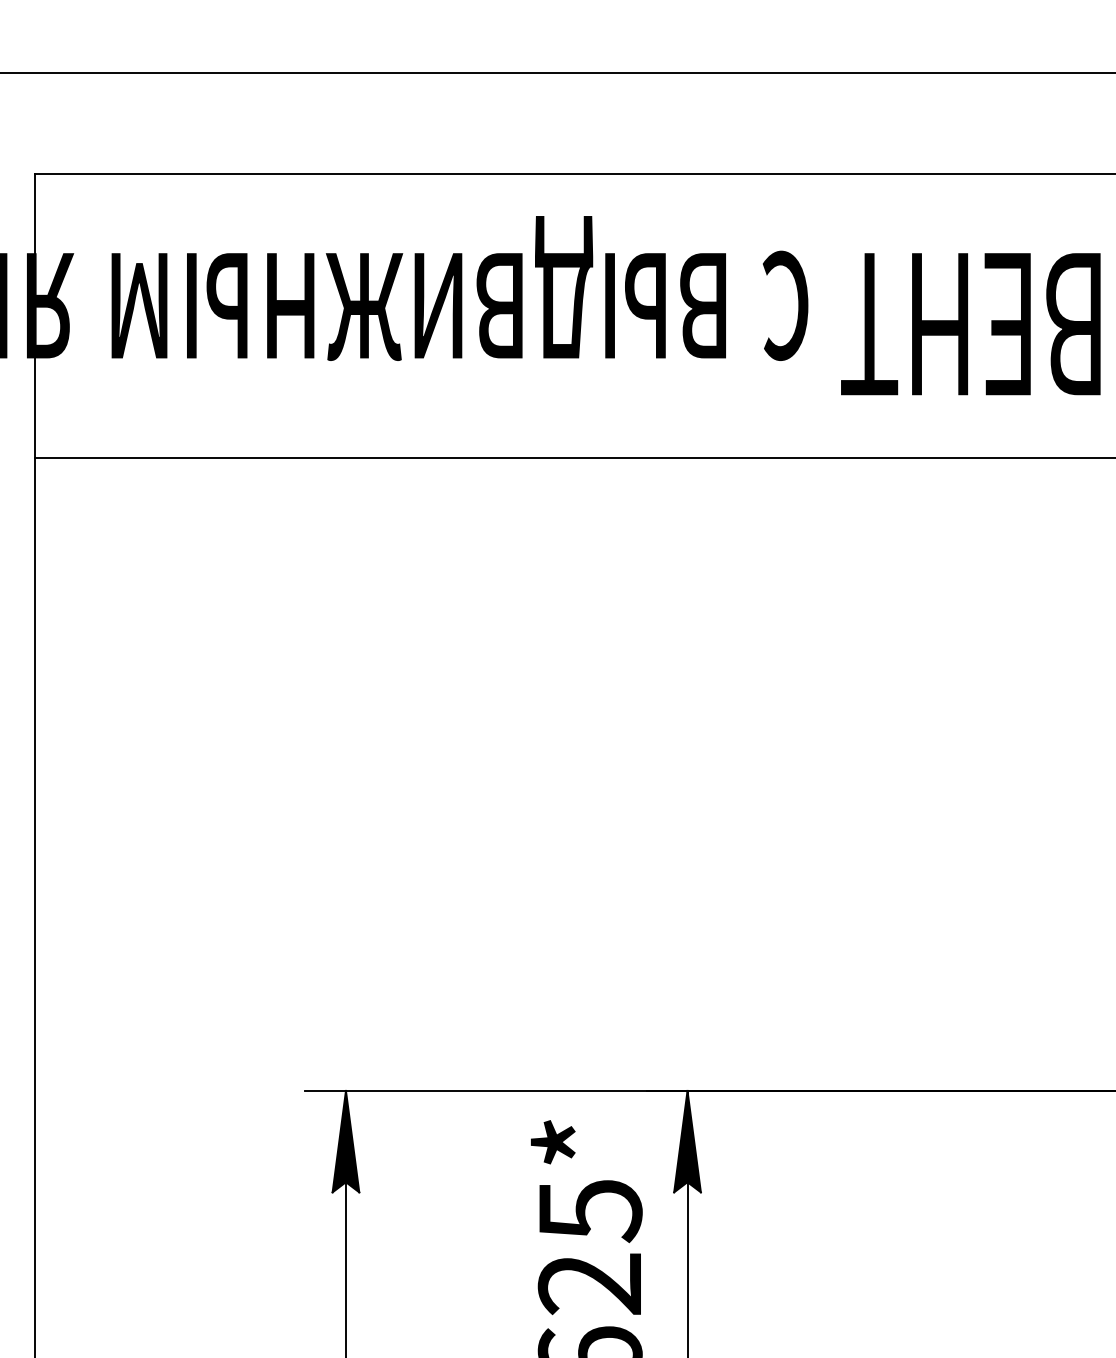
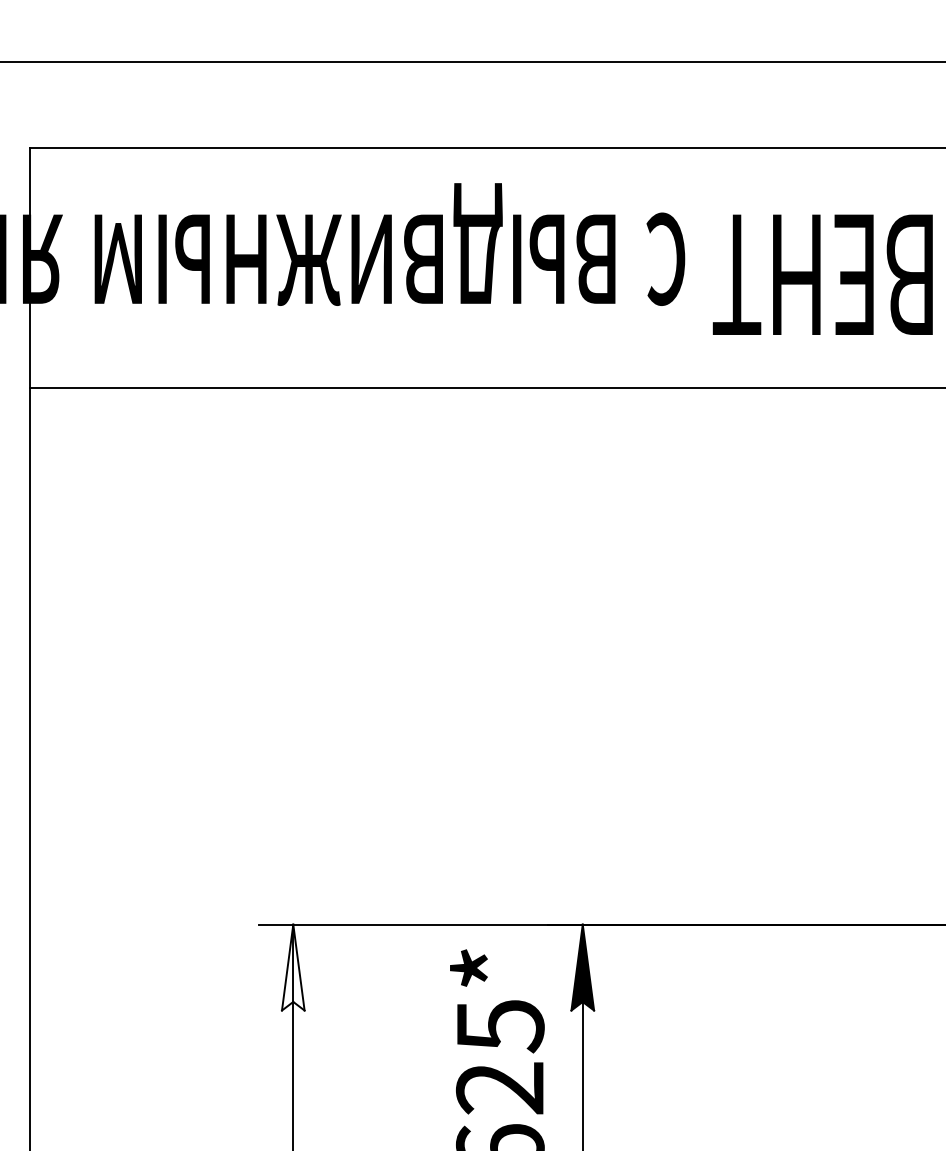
fill: (346, 1141) -> (293, 967), removed

